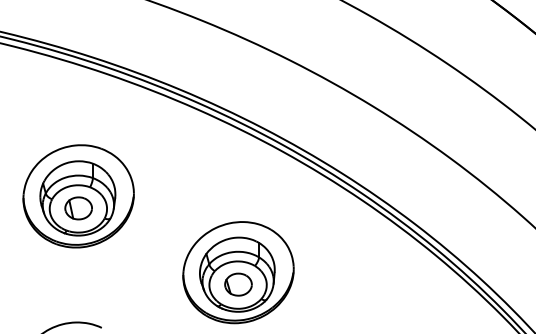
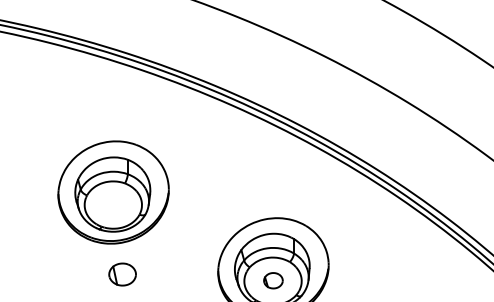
part: (78, 208) -> (122, 274), moved
part: (238, 284) -> (273, 280), size x0.7

